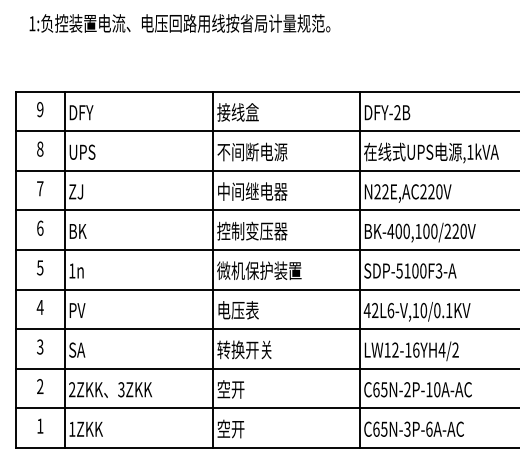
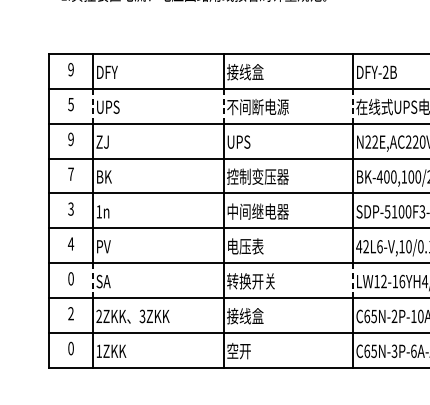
text: (40, 148) -> (71, 103), 8 -> 5
line: (65, 151) -> (93, 106), solid -> dashed
line: (213, 151) -> (223, 106), solid -> dashed
line: (360, 151) -> (353, 106), solid -> dashed
text: (40, 188) -> (71, 139), 7 -> 9
text: (252, 191) -> (258, 141), 中间继电器 -> UPS
text: (40, 227) -> (71, 173), 6 -> 7
text: (40, 267) -> (71, 208), 5 -> 3
text: (259, 270) -> (264, 211), 微机保护装置 -> 中间继电器
text: (40, 346) -> (71, 278), 3 -> 0
line: (65, 348) -> (93, 280), solid -> dashed
line: (360, 348) -> (353, 280), solid -> dashed
text: (237, 389) -> (244, 316), 空开 -> 接线盒
text: (40, 425) -> (71, 347), 1 -> 0

